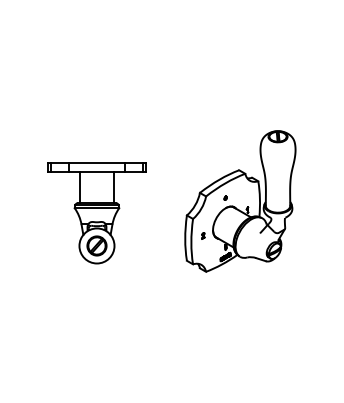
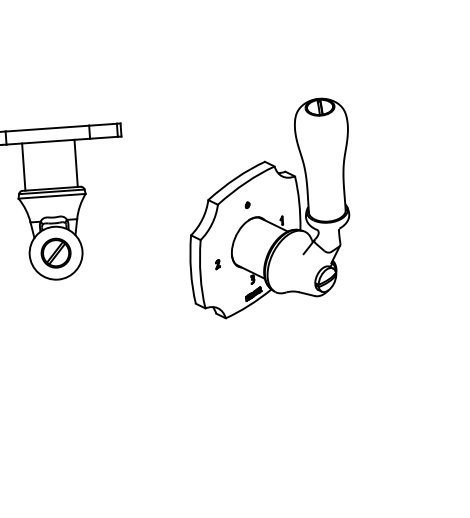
part: (240, 201) -> (270, 208), moved

